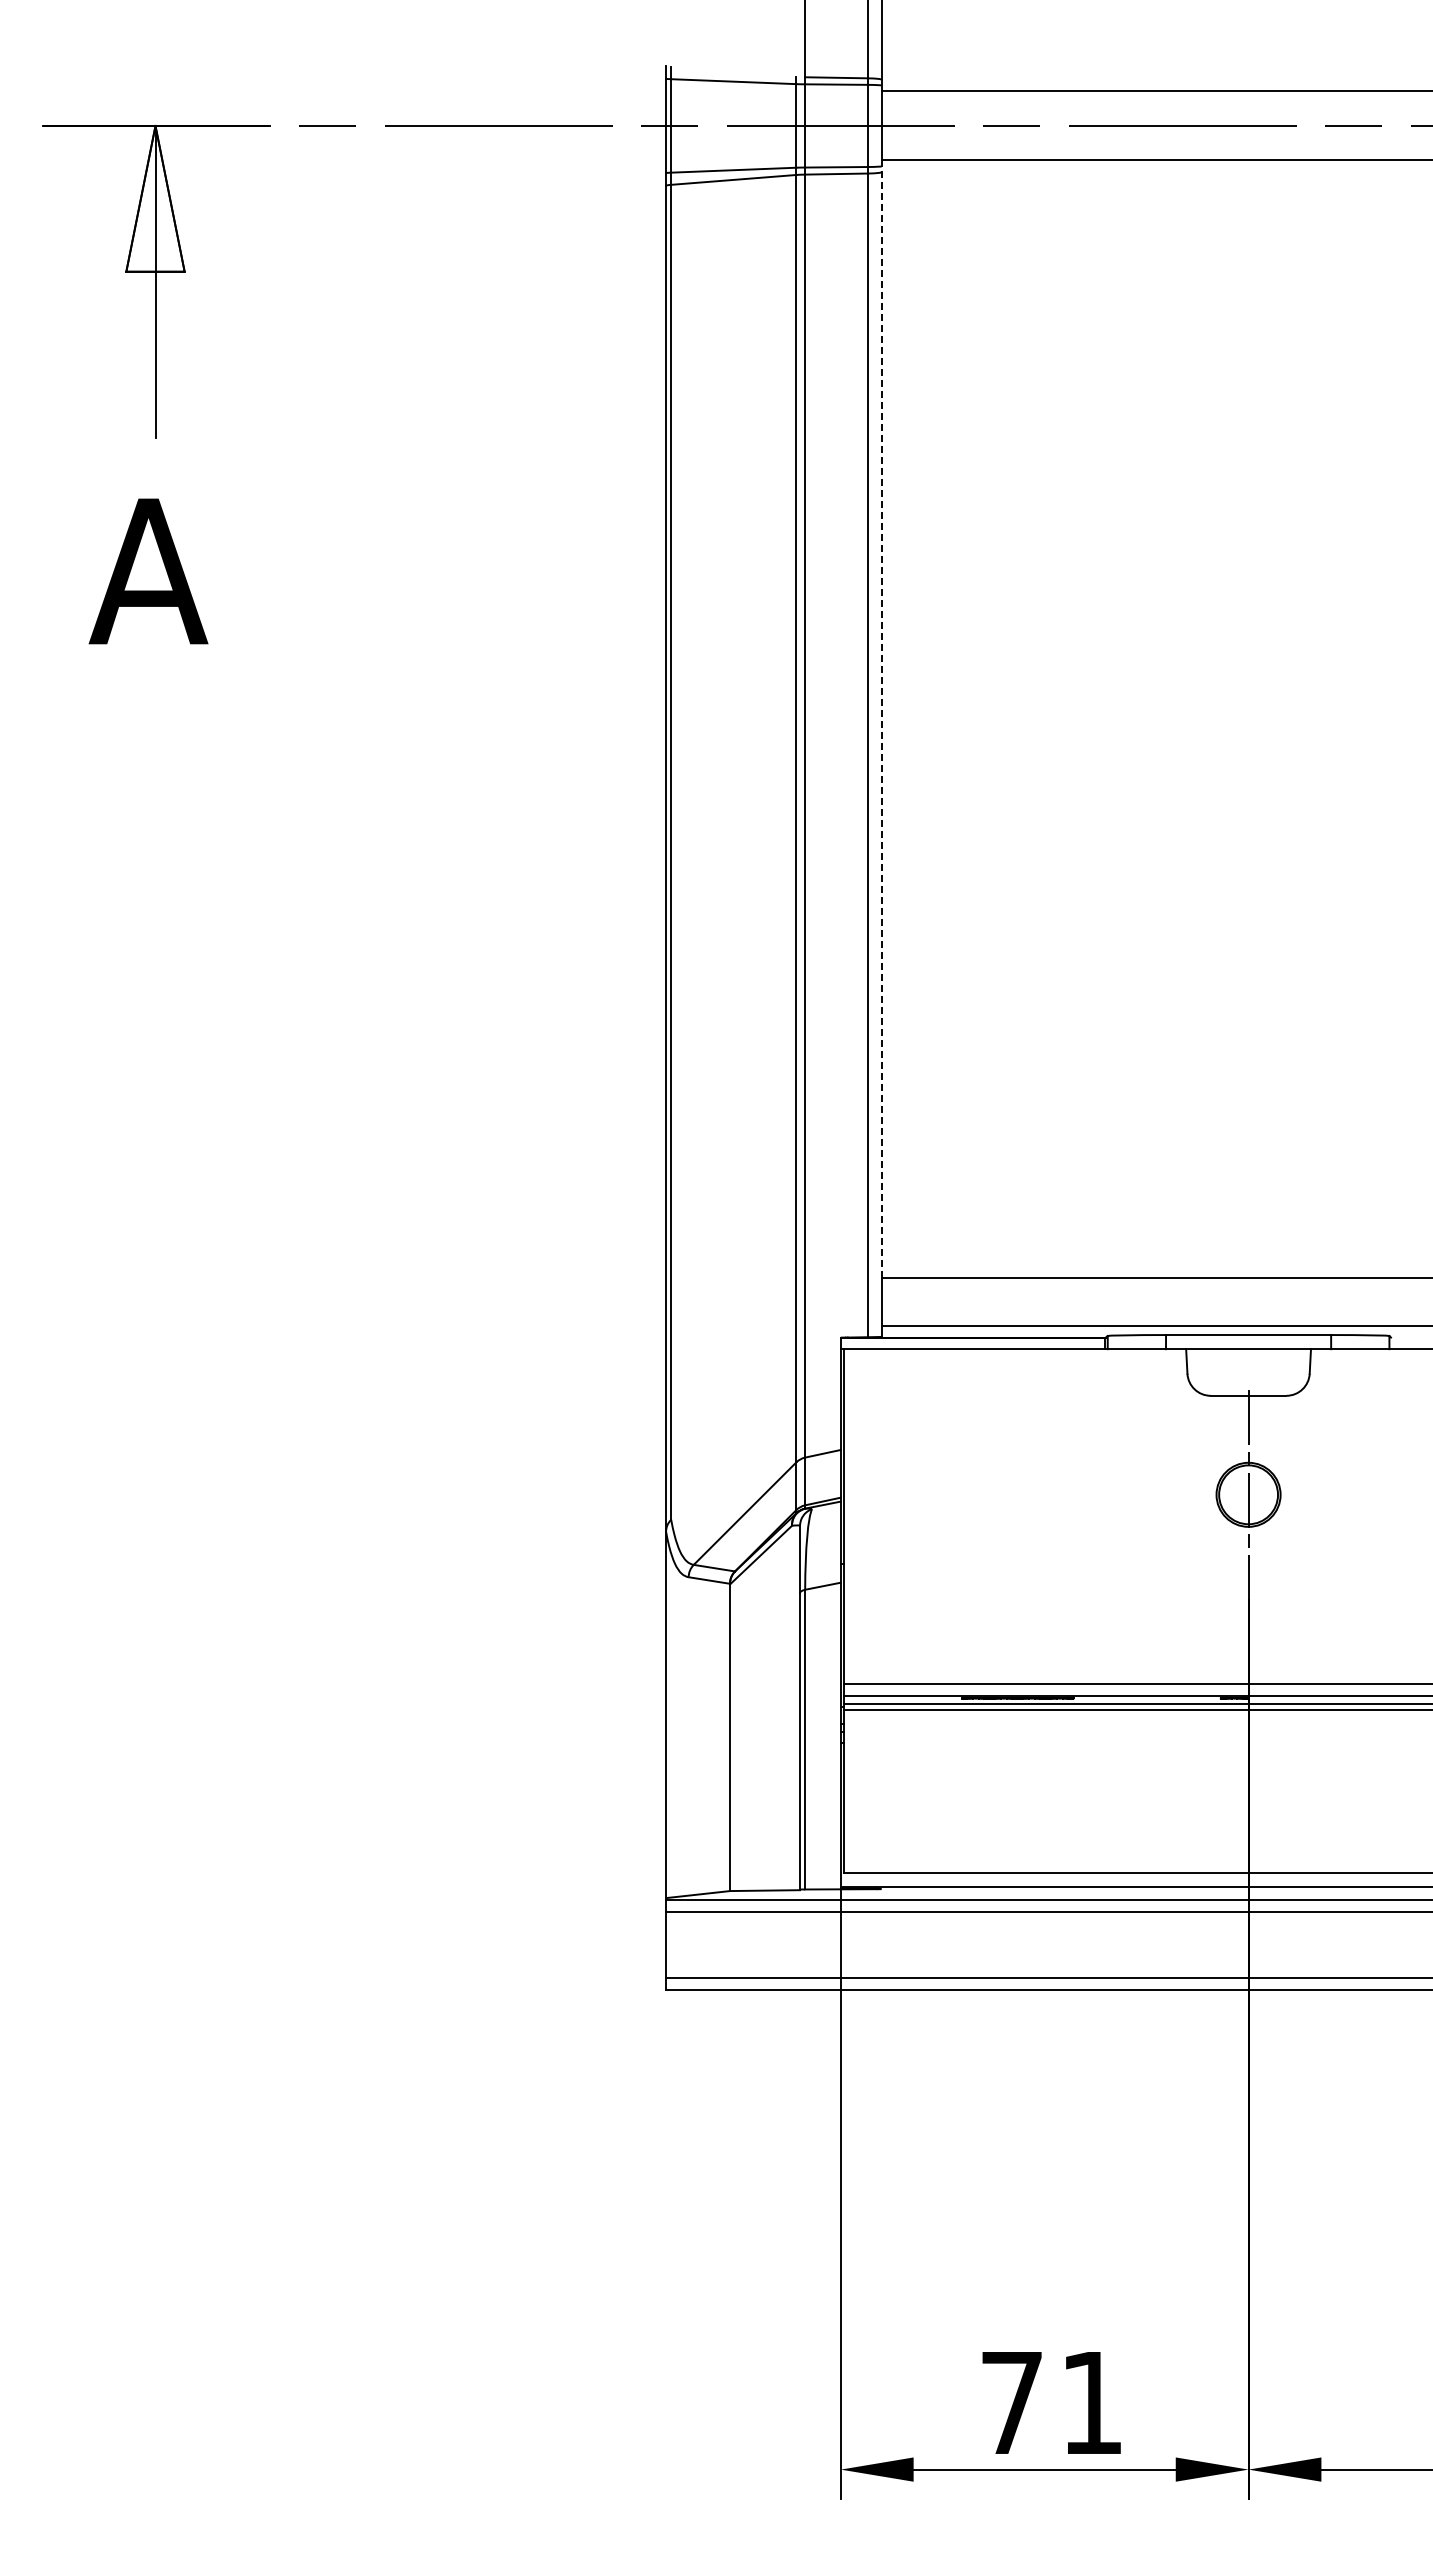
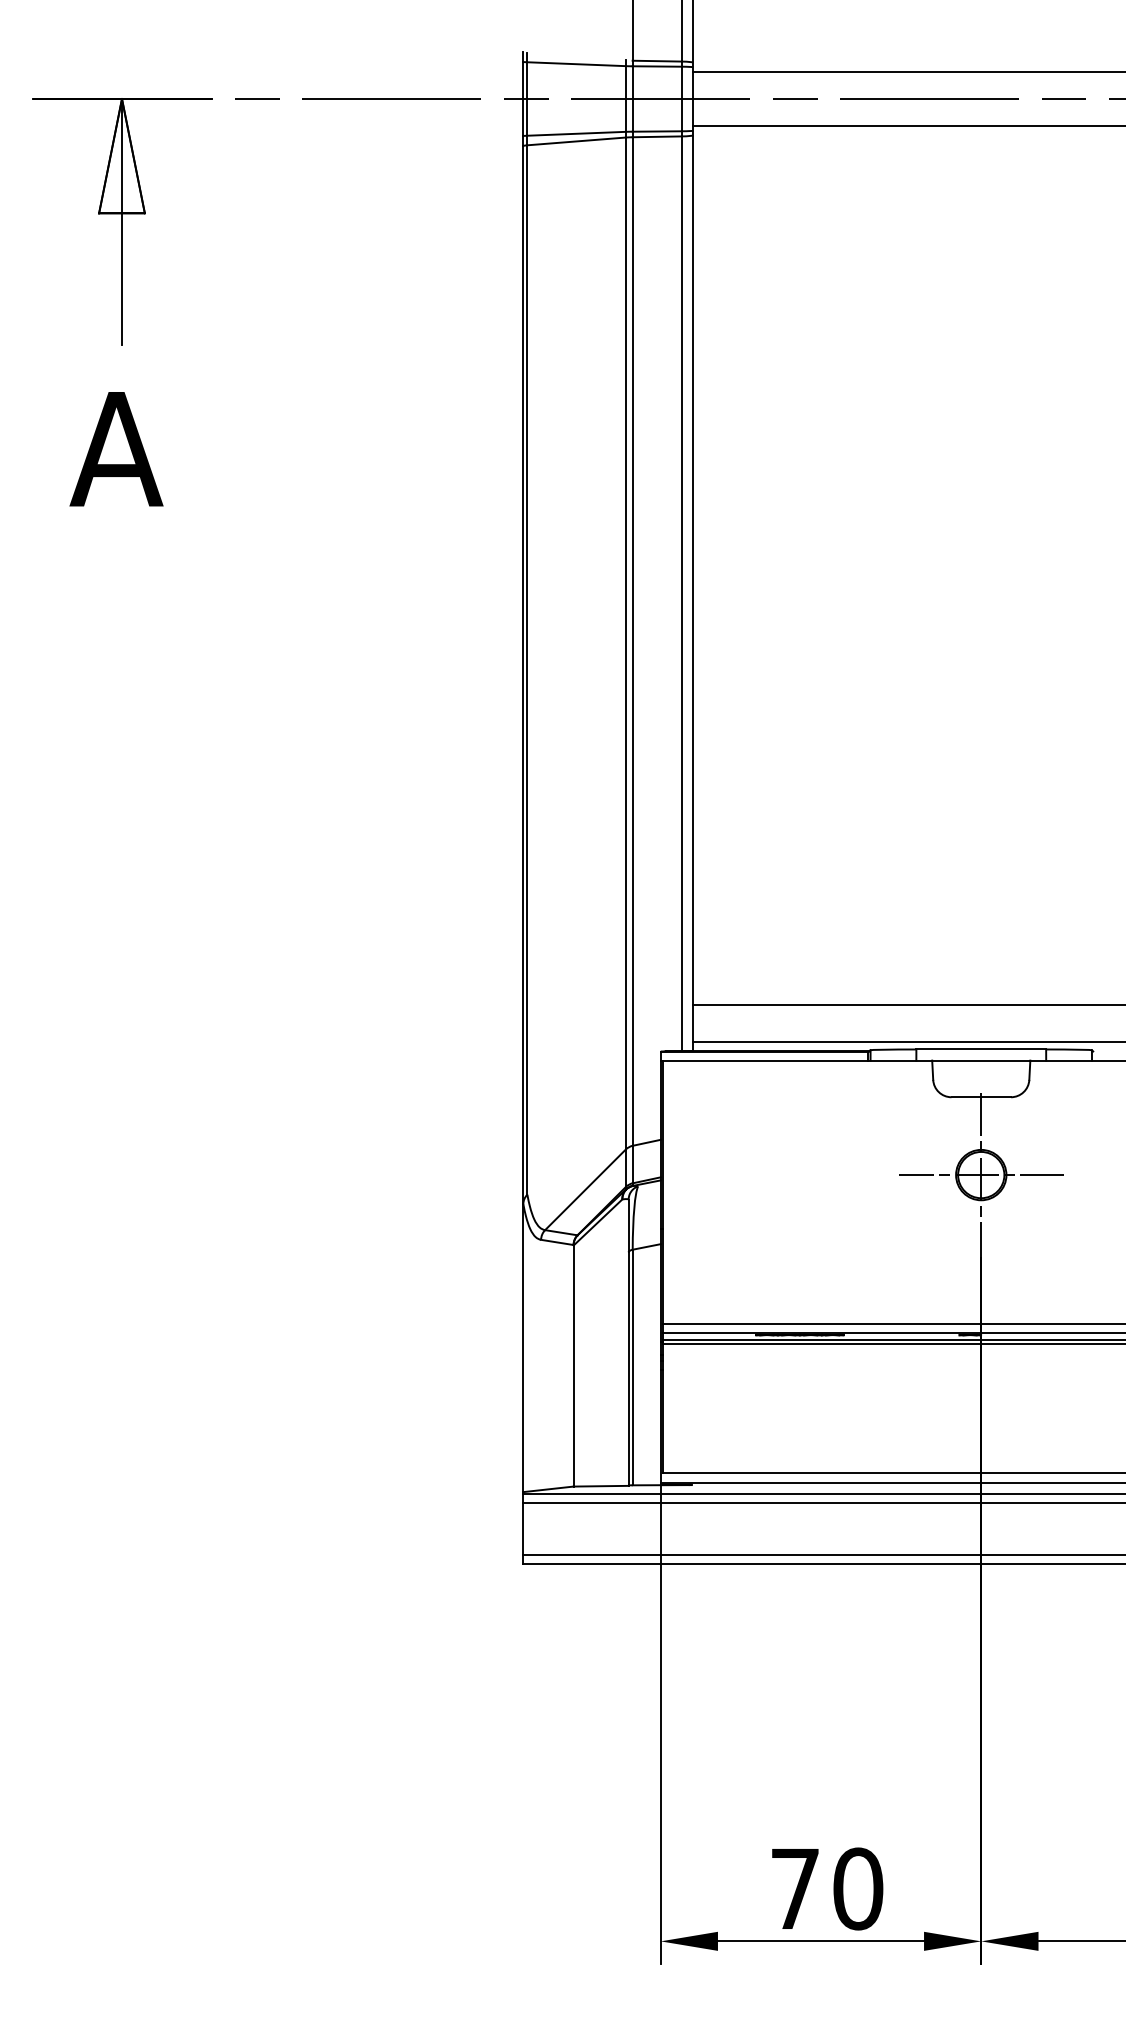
line: (881, 719) -> (692, 565), dashed -> solid
line: (1248, 1494) -> (981, 1174), added
text: (1091, 2402) -> (857, 1888), 71 -> 70

